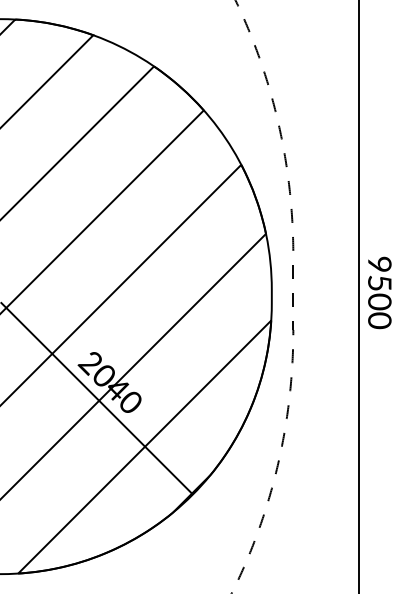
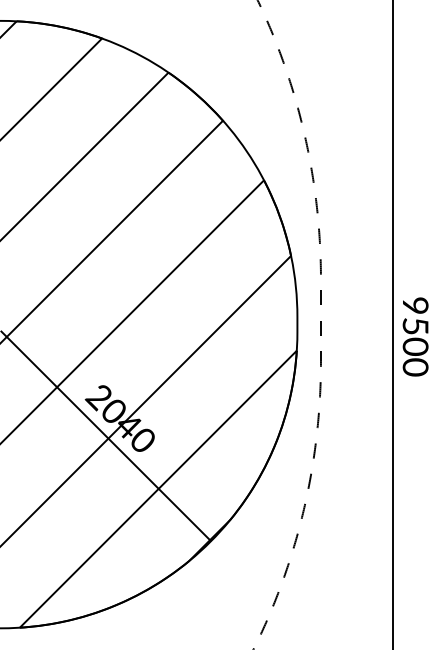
text: (379, 292) -> (415, 336), moved

